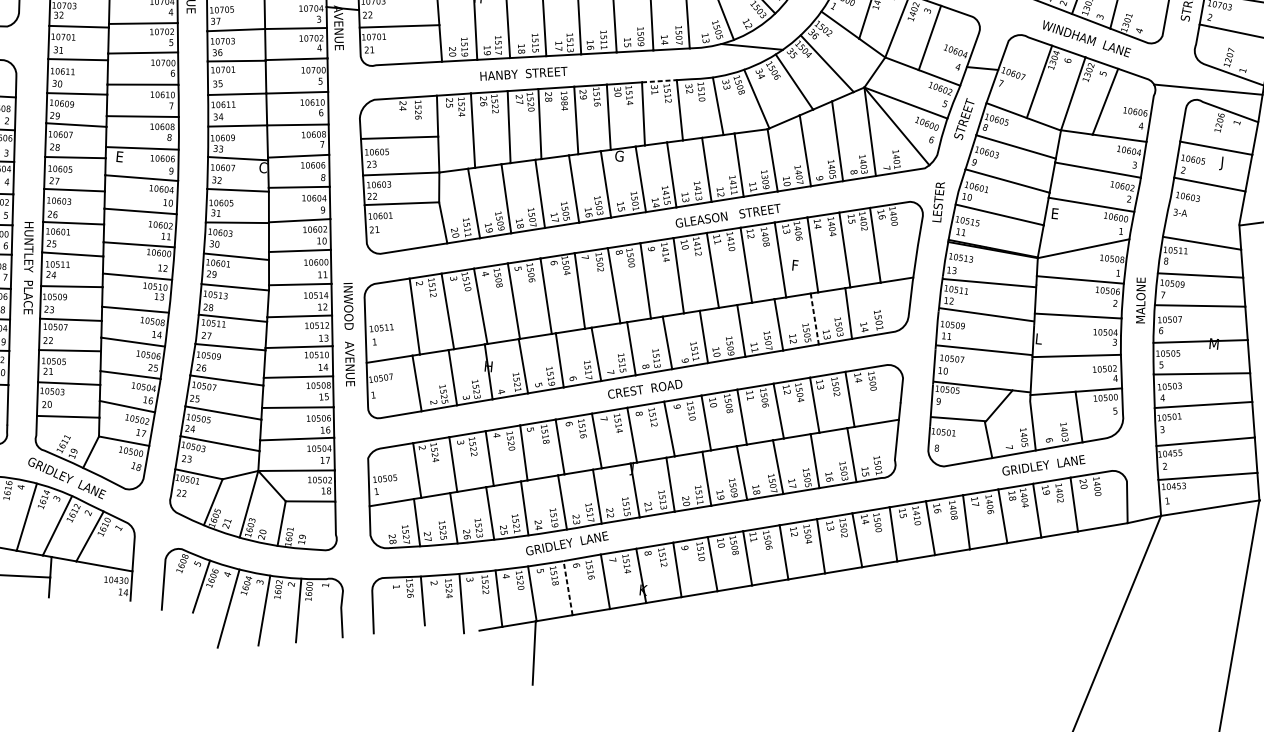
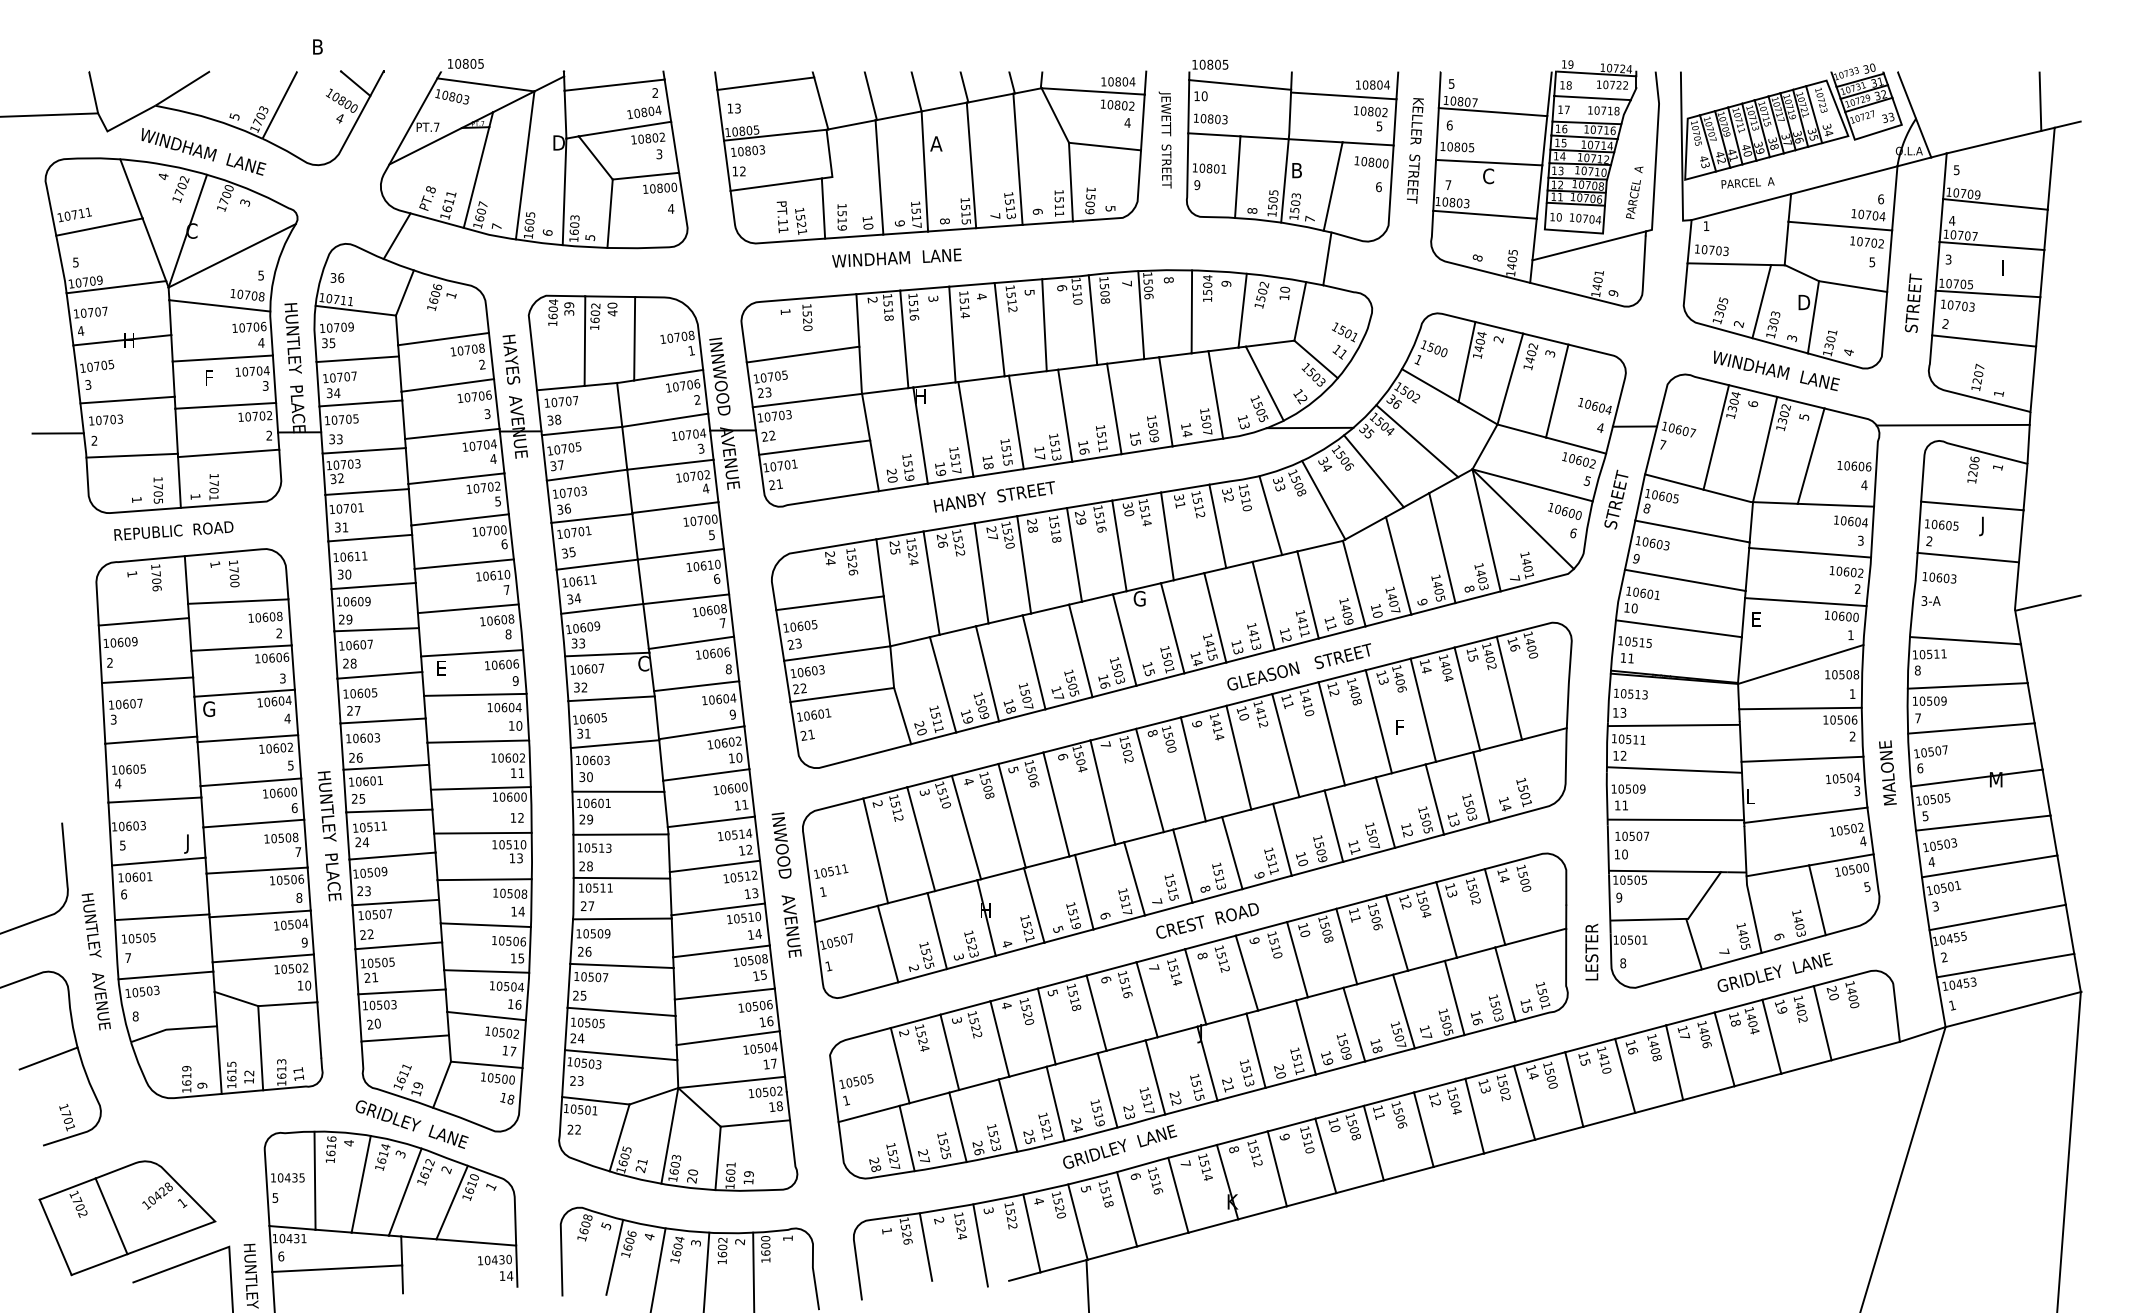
line: (659, 81) -> (1185, 488), dashed -> solid
text: (564, 103) -> (1055, 532), 1984 -> 1518
text: (764, 176) -> (1345, 607), 1309 -> 1409
text: (938, 201) -> (1591, 951), moved
text: (1140, 300) -> (1887, 772), moved
line: (814, 319) -> (1434, 800), dashed -> solid
text: (150, 367) -> (513, 958), 25 -> 15
line: (568, 588) -> (1127, 1209), dashed -> solid

